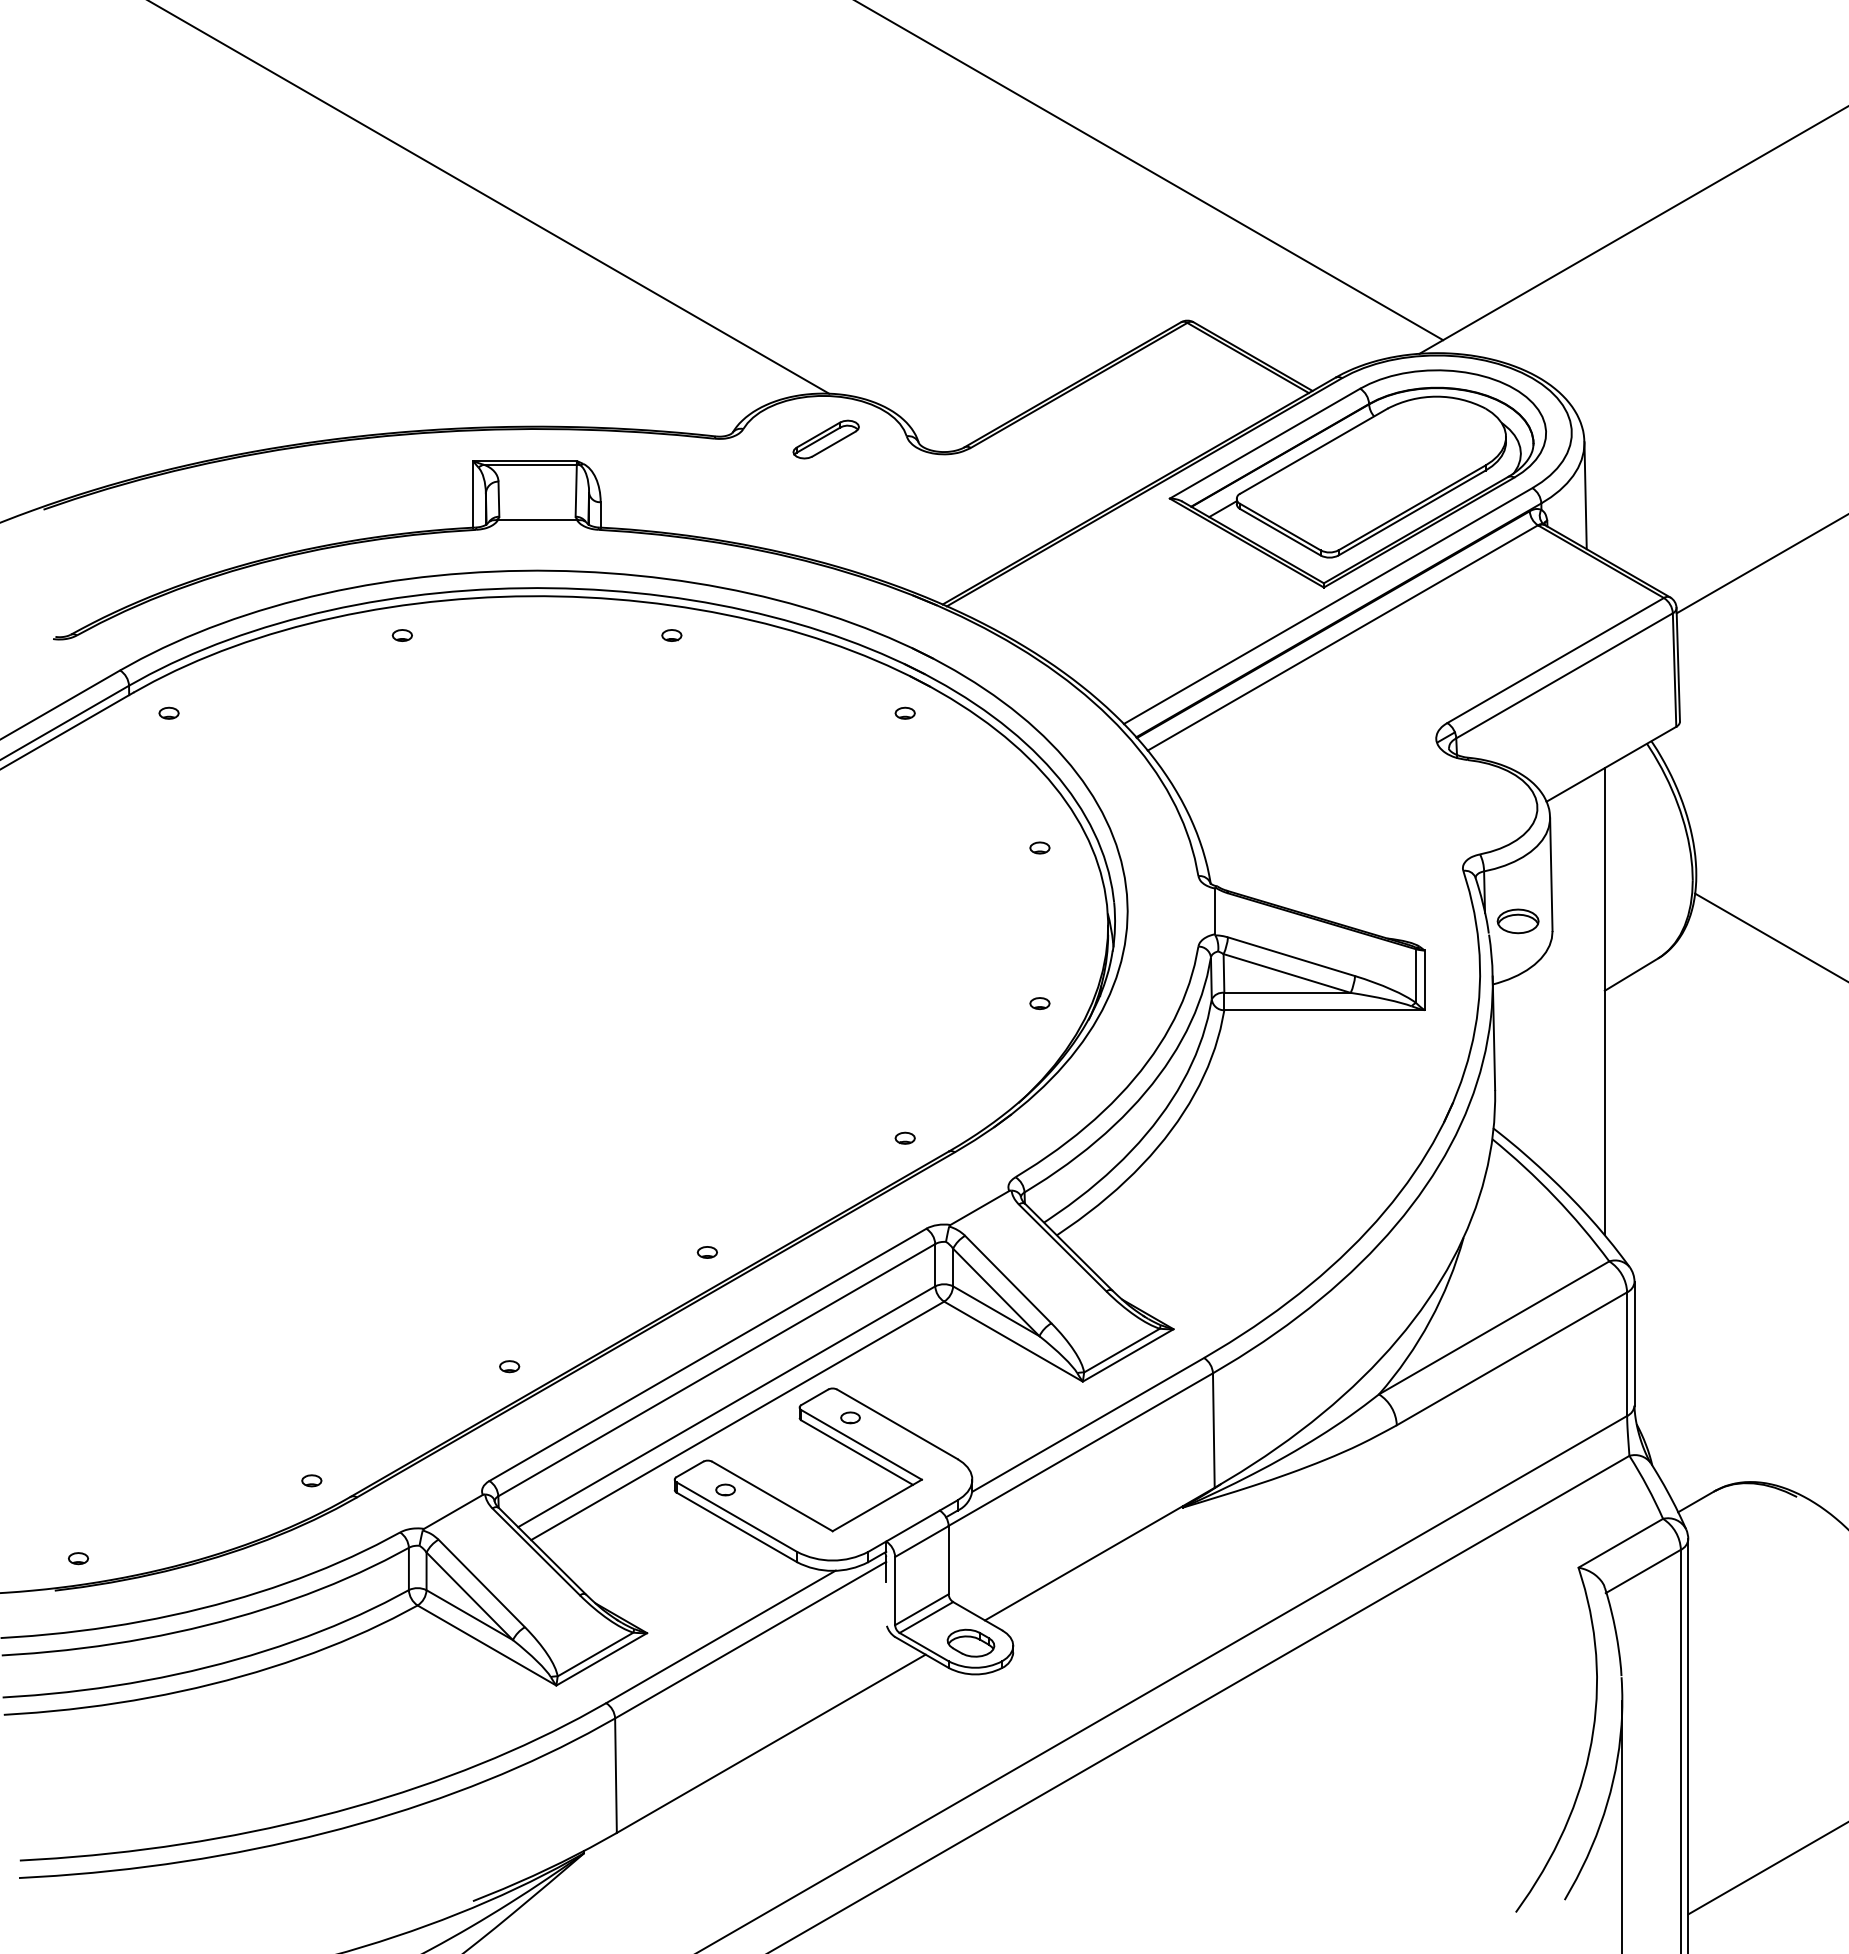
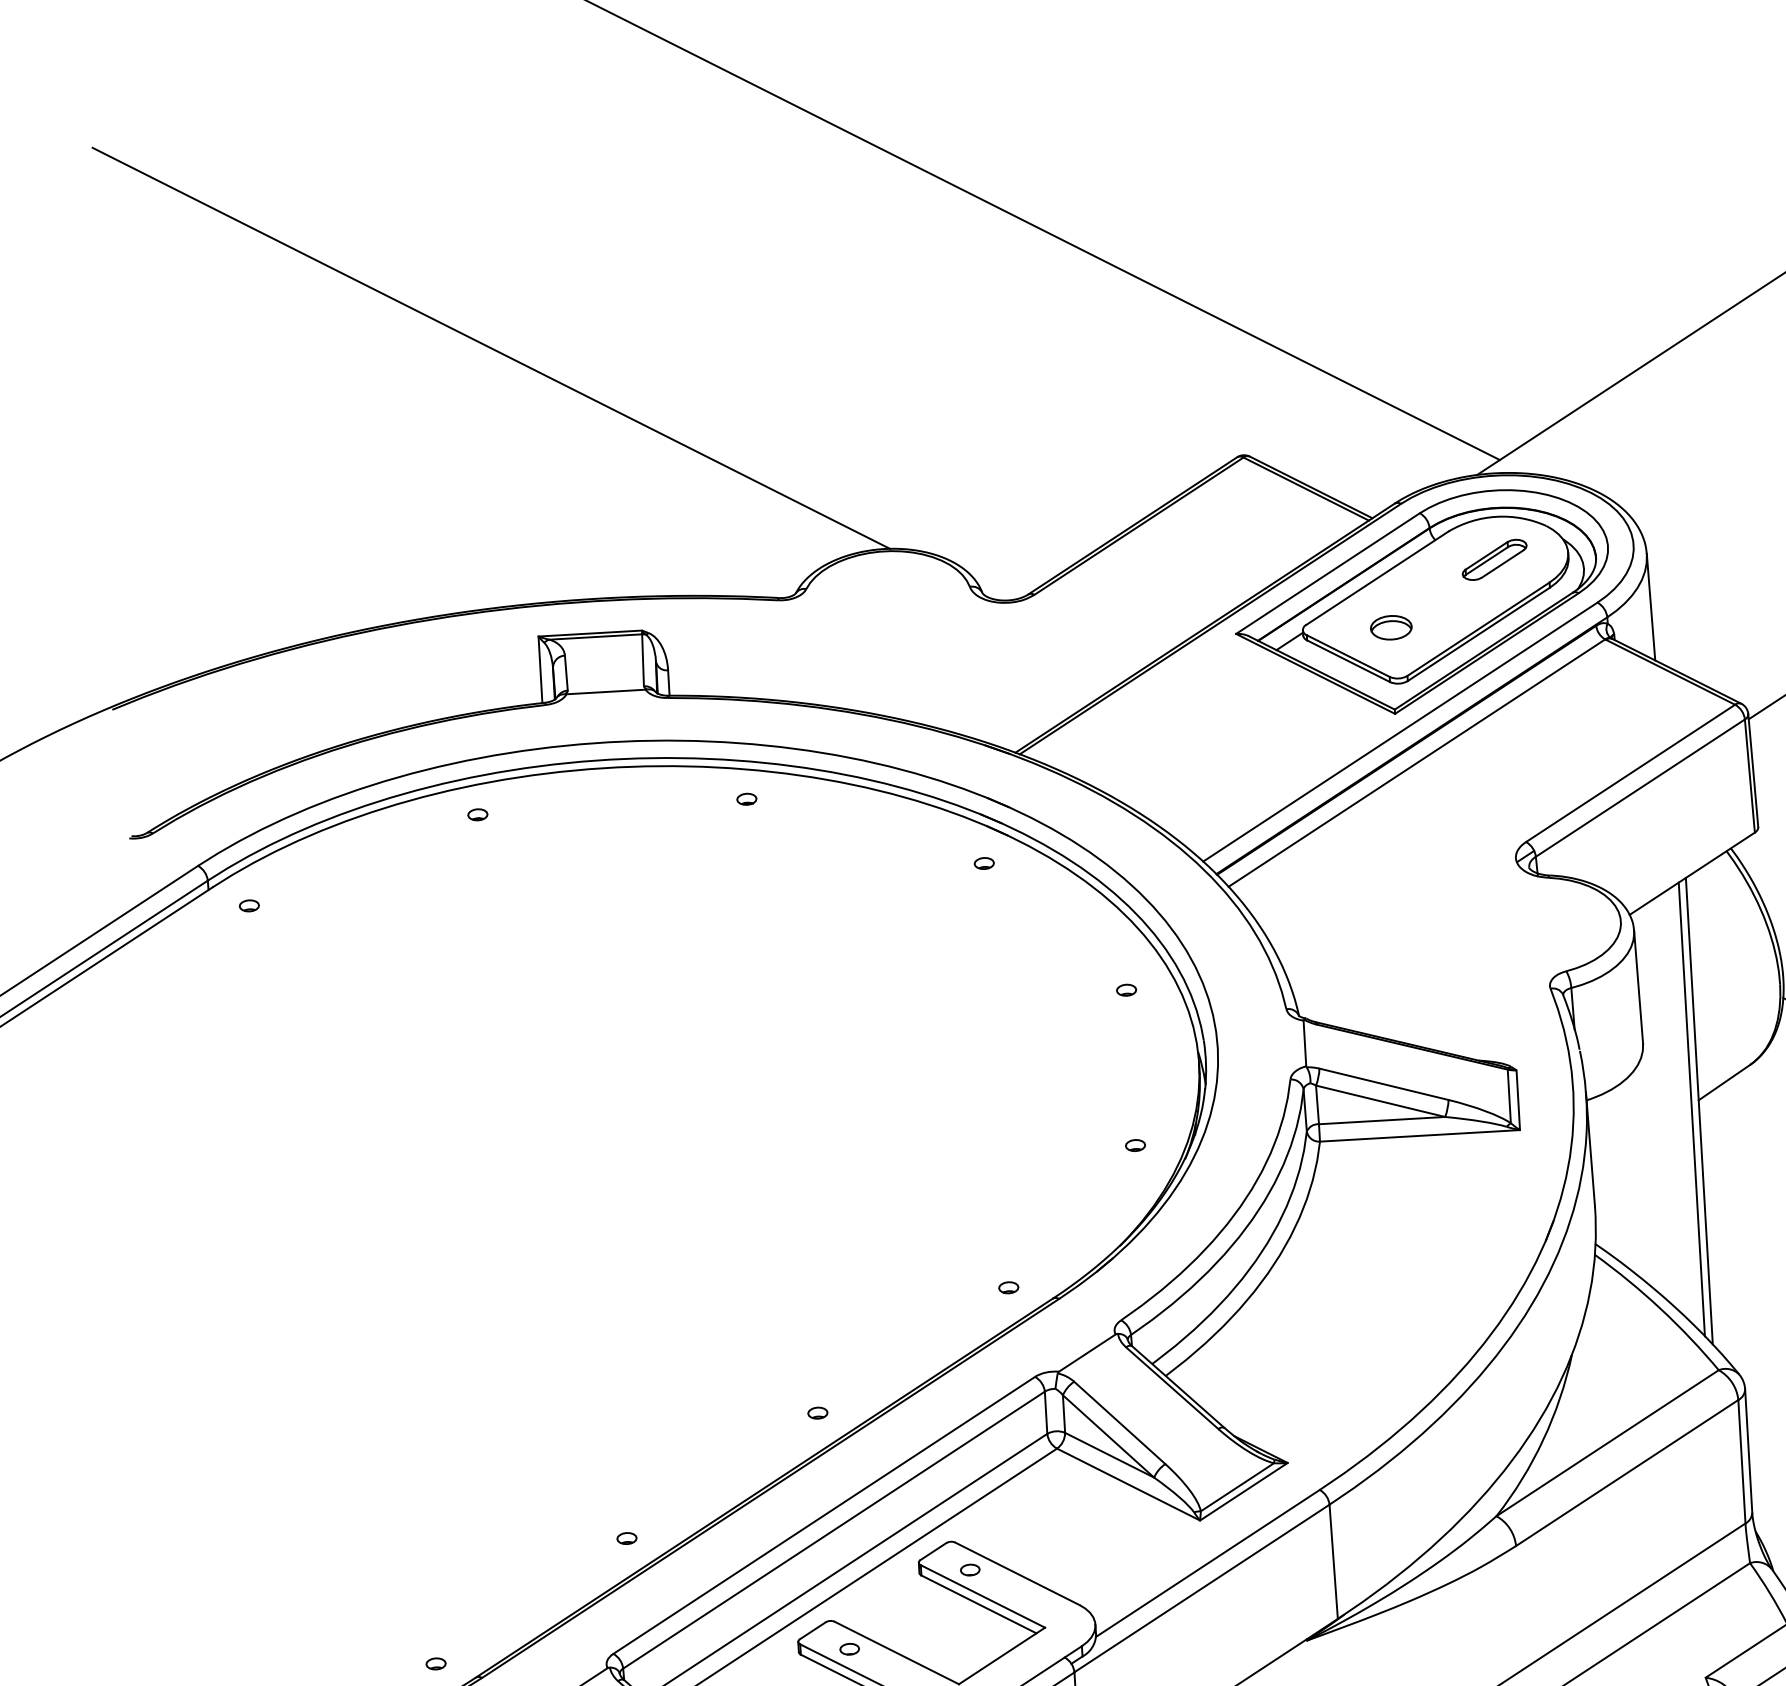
part: (825, 439) -> (1493, 559), moved
part: (1517, 921) -> (1390, 627), moved
line: (1597, 999) -> (1691, 1109), added

